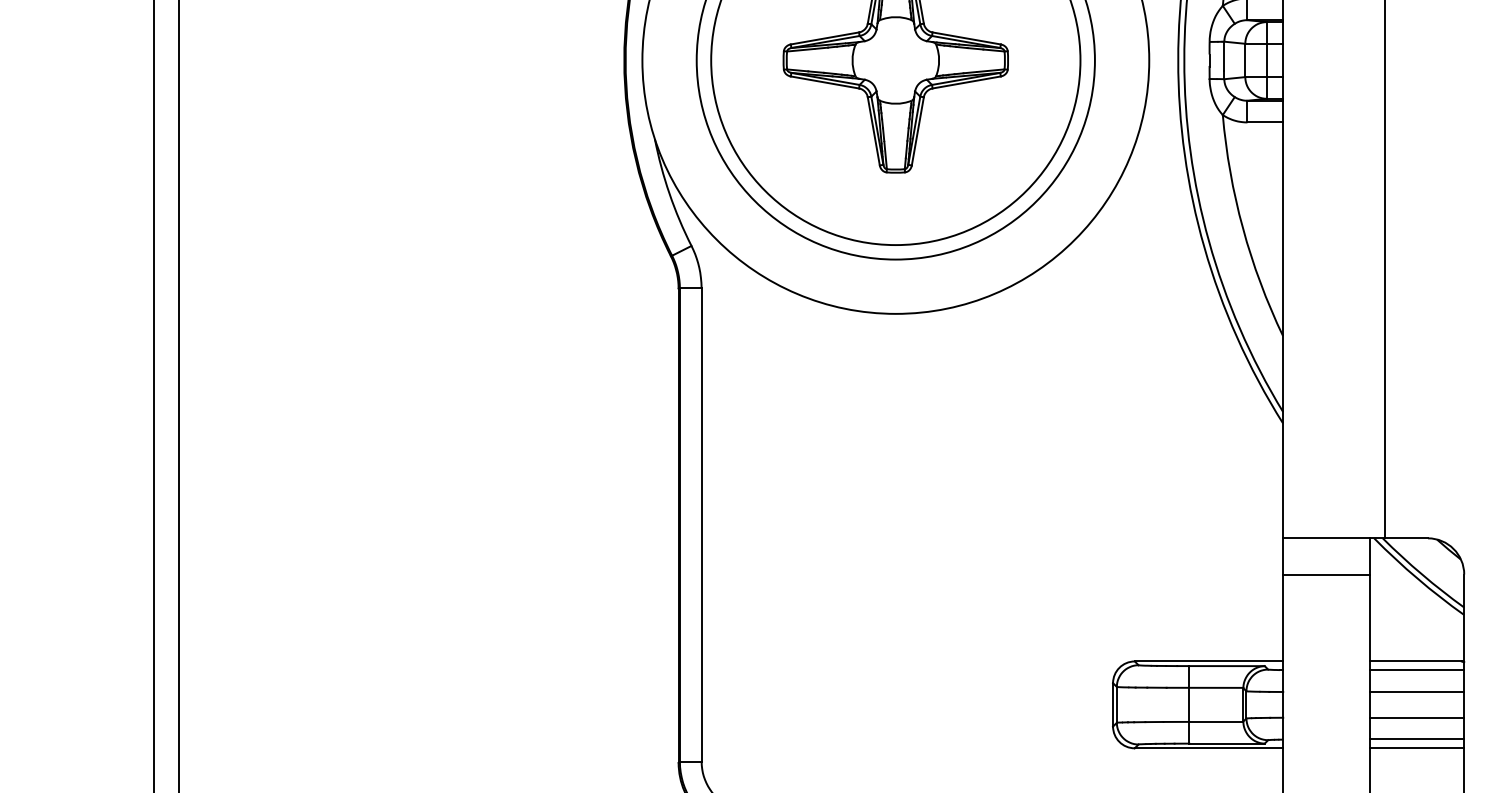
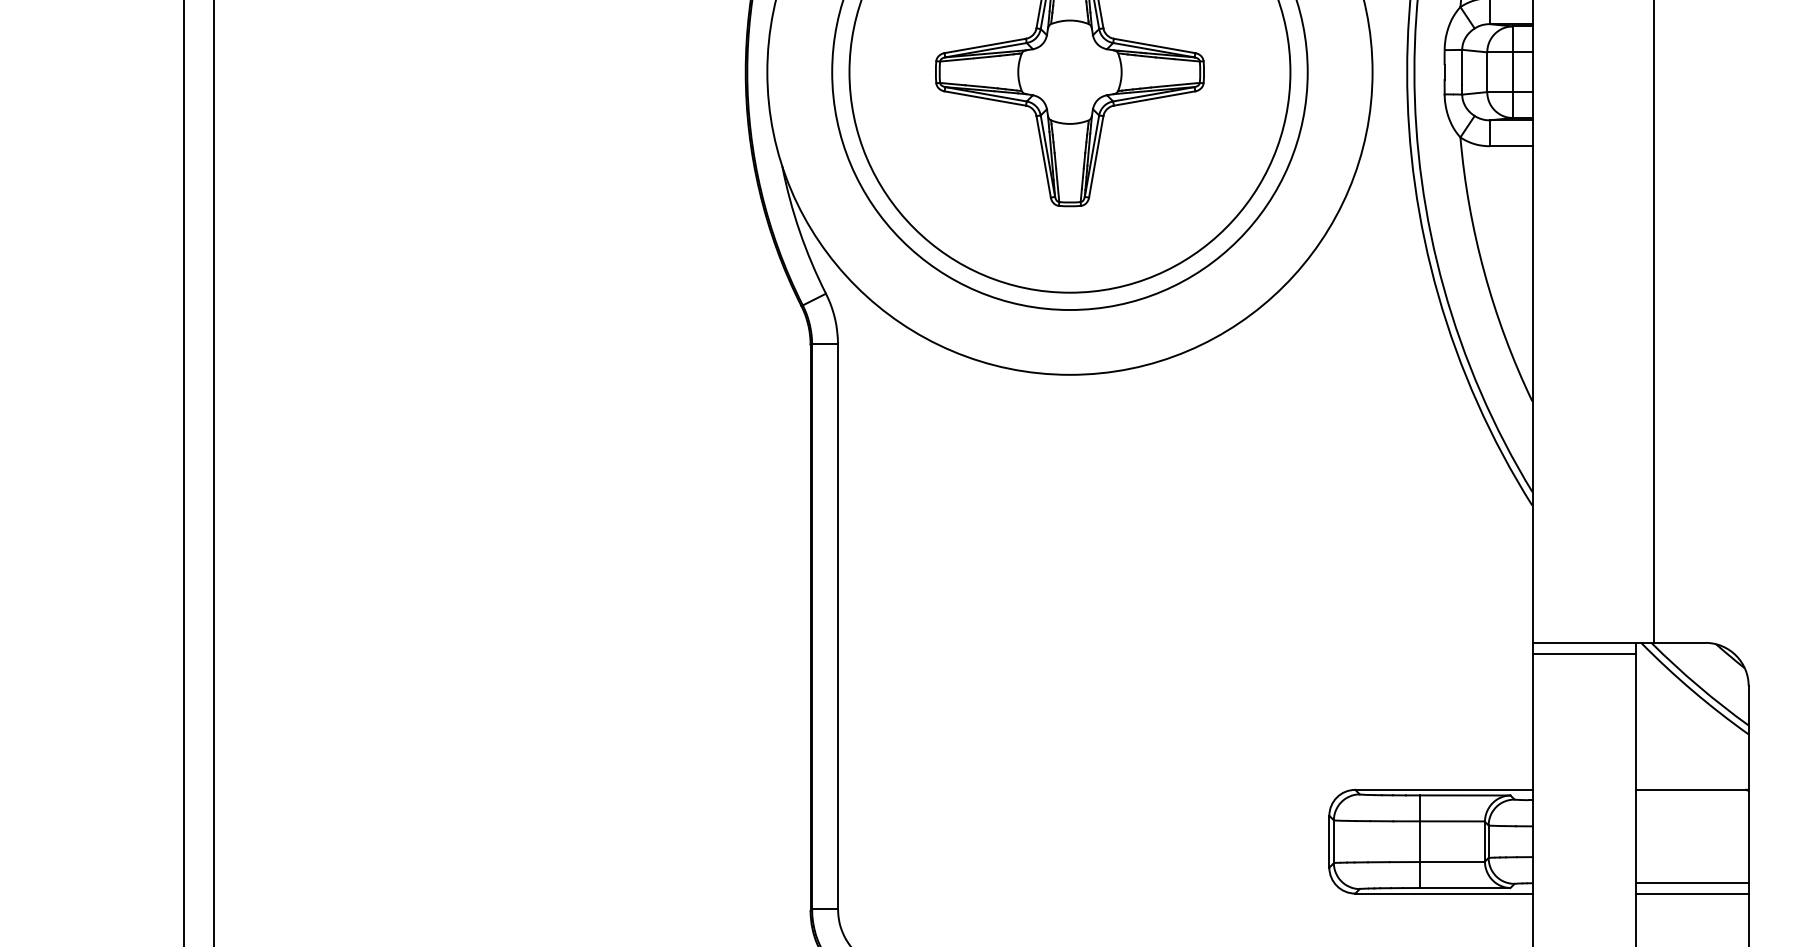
line: (1326, 574) -> (1584, 653), moved
line: (1417, 670) -> (1692, 800), removed
line: (1417, 692) -> (1692, 826), removed
line: (1417, 717) -> (1692, 856), removed

